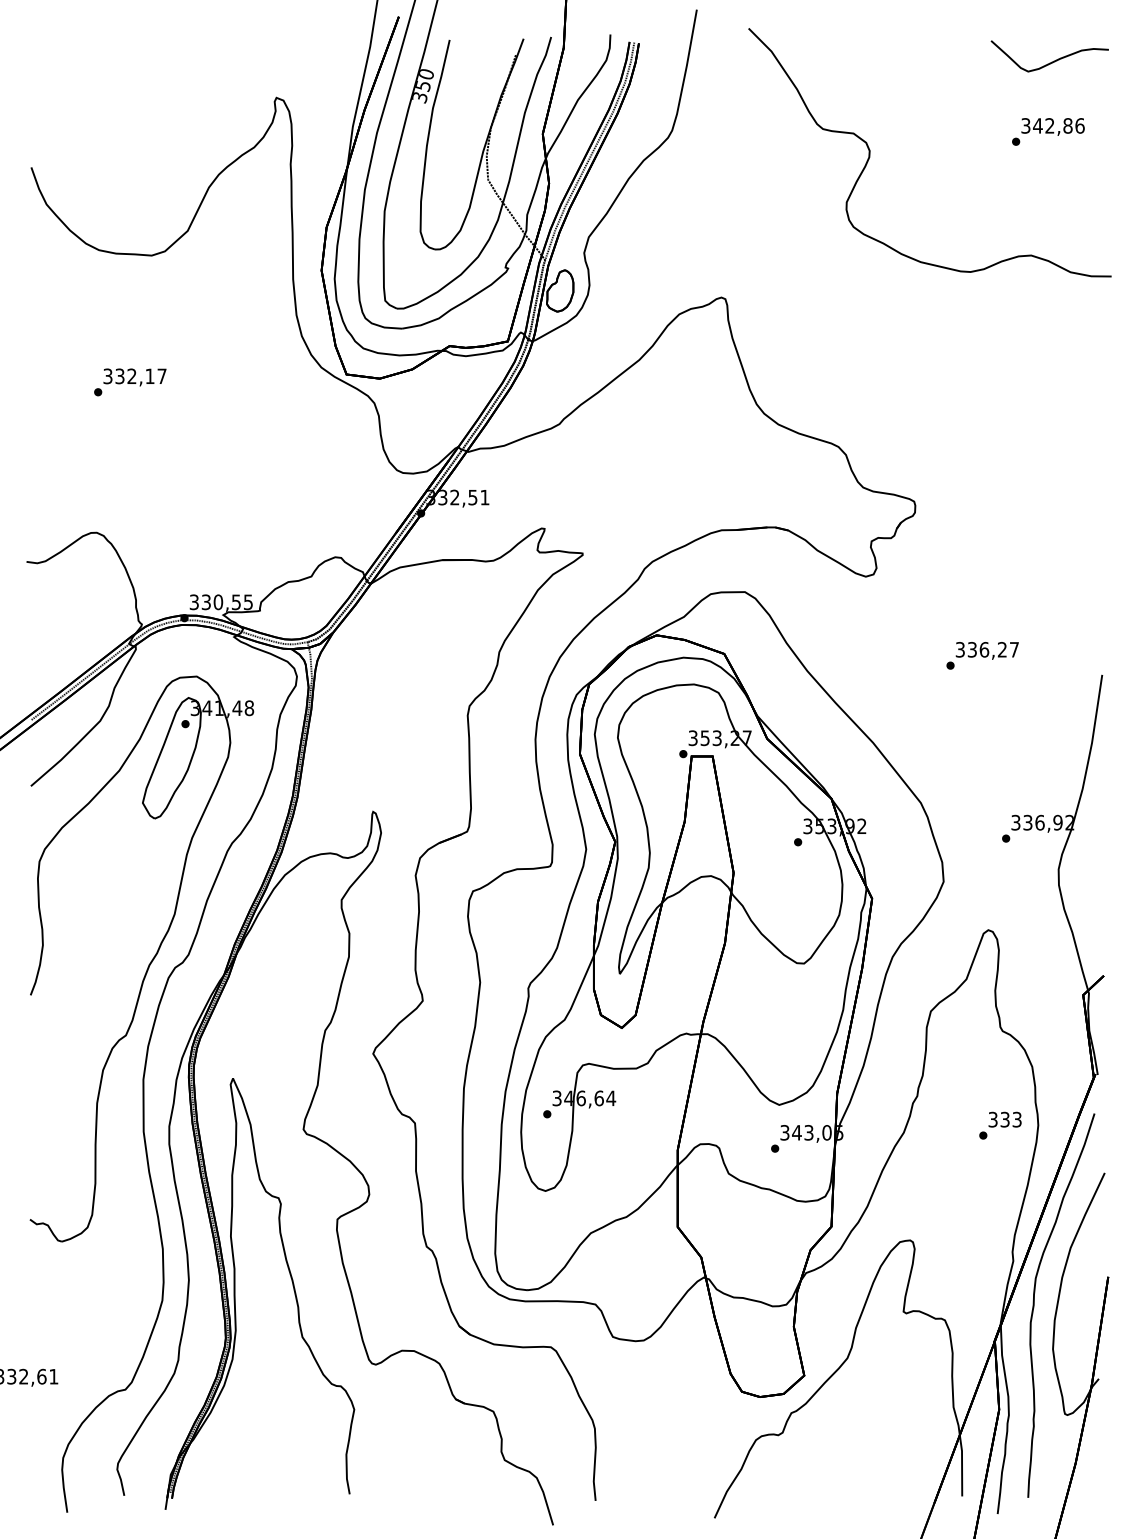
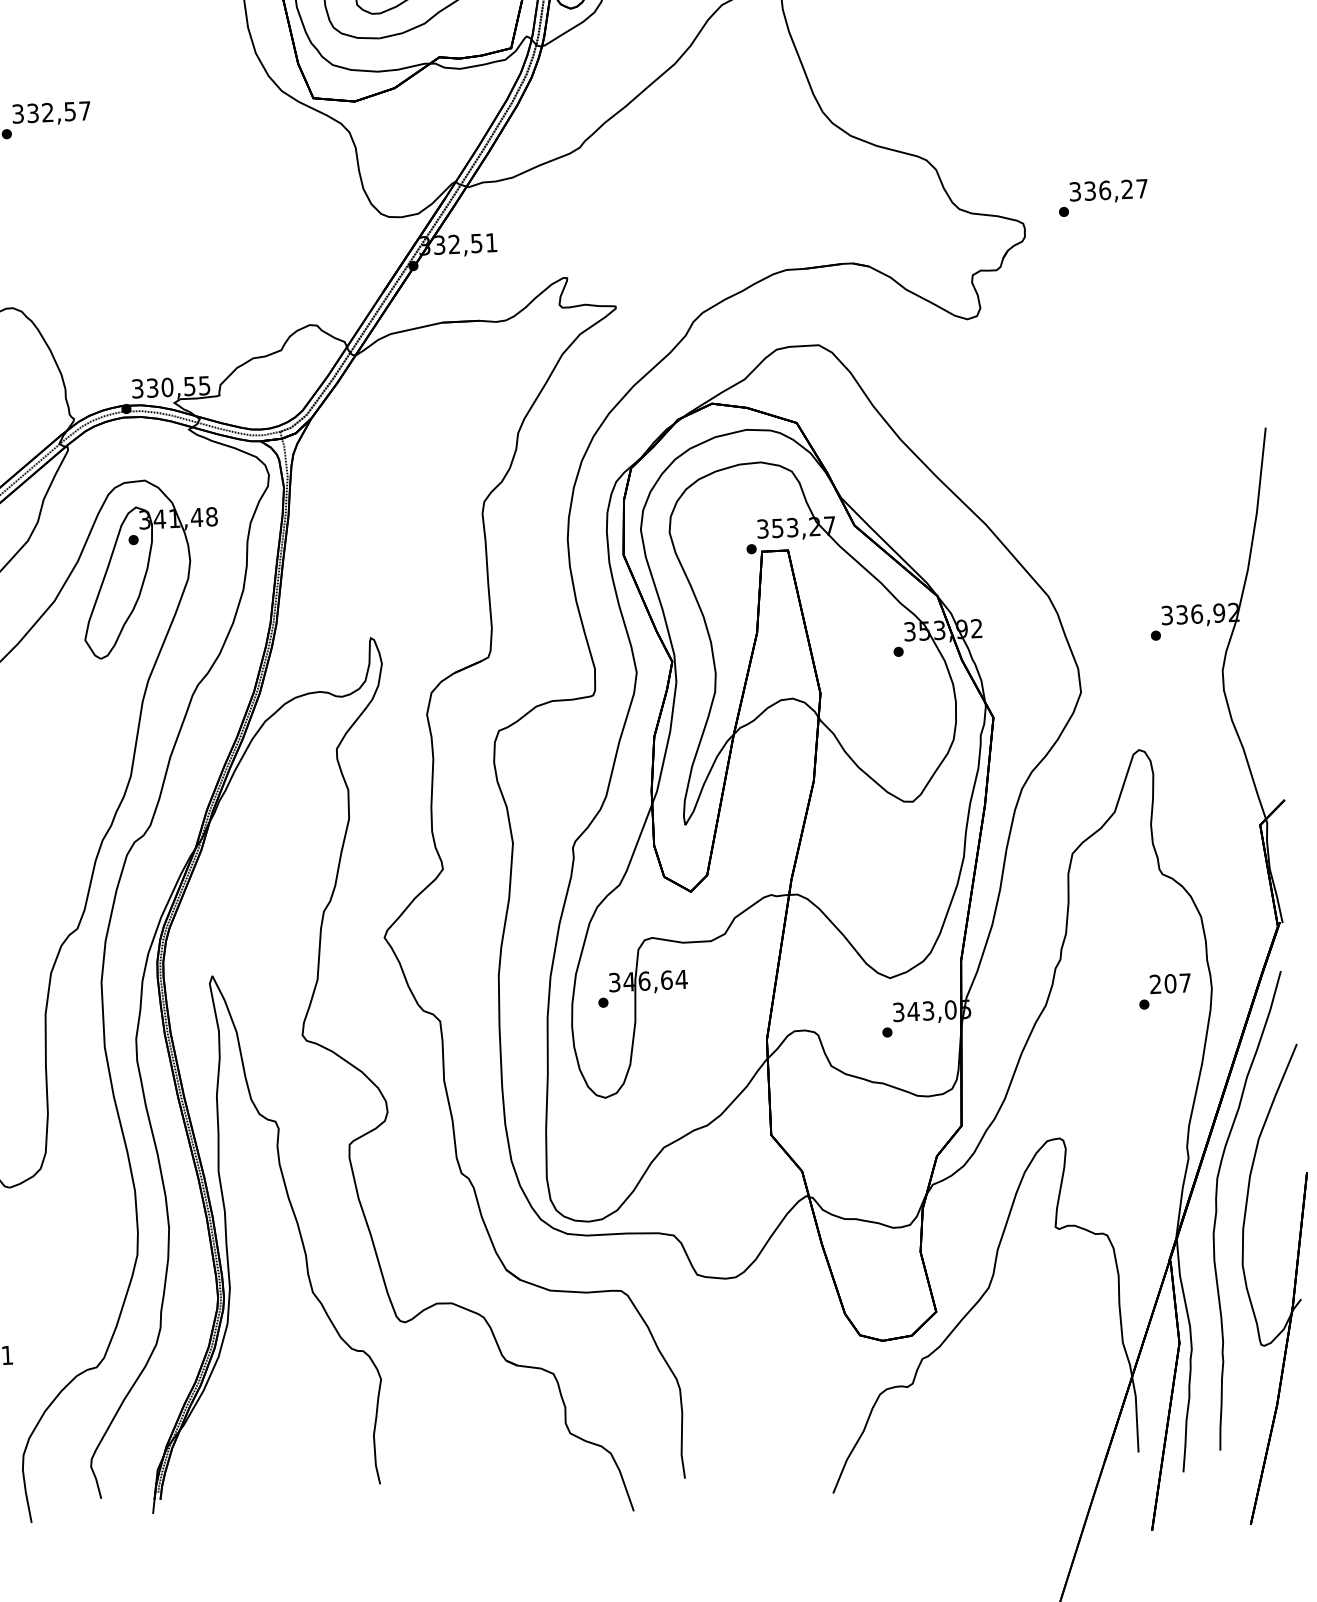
text: (149, 376) -> (69, 111), 332,17 -> 332,57
text: (982, 655) -> (1103, 197), moved
text: (1004, 1119) -> (1169, 983), 333 -> 207

